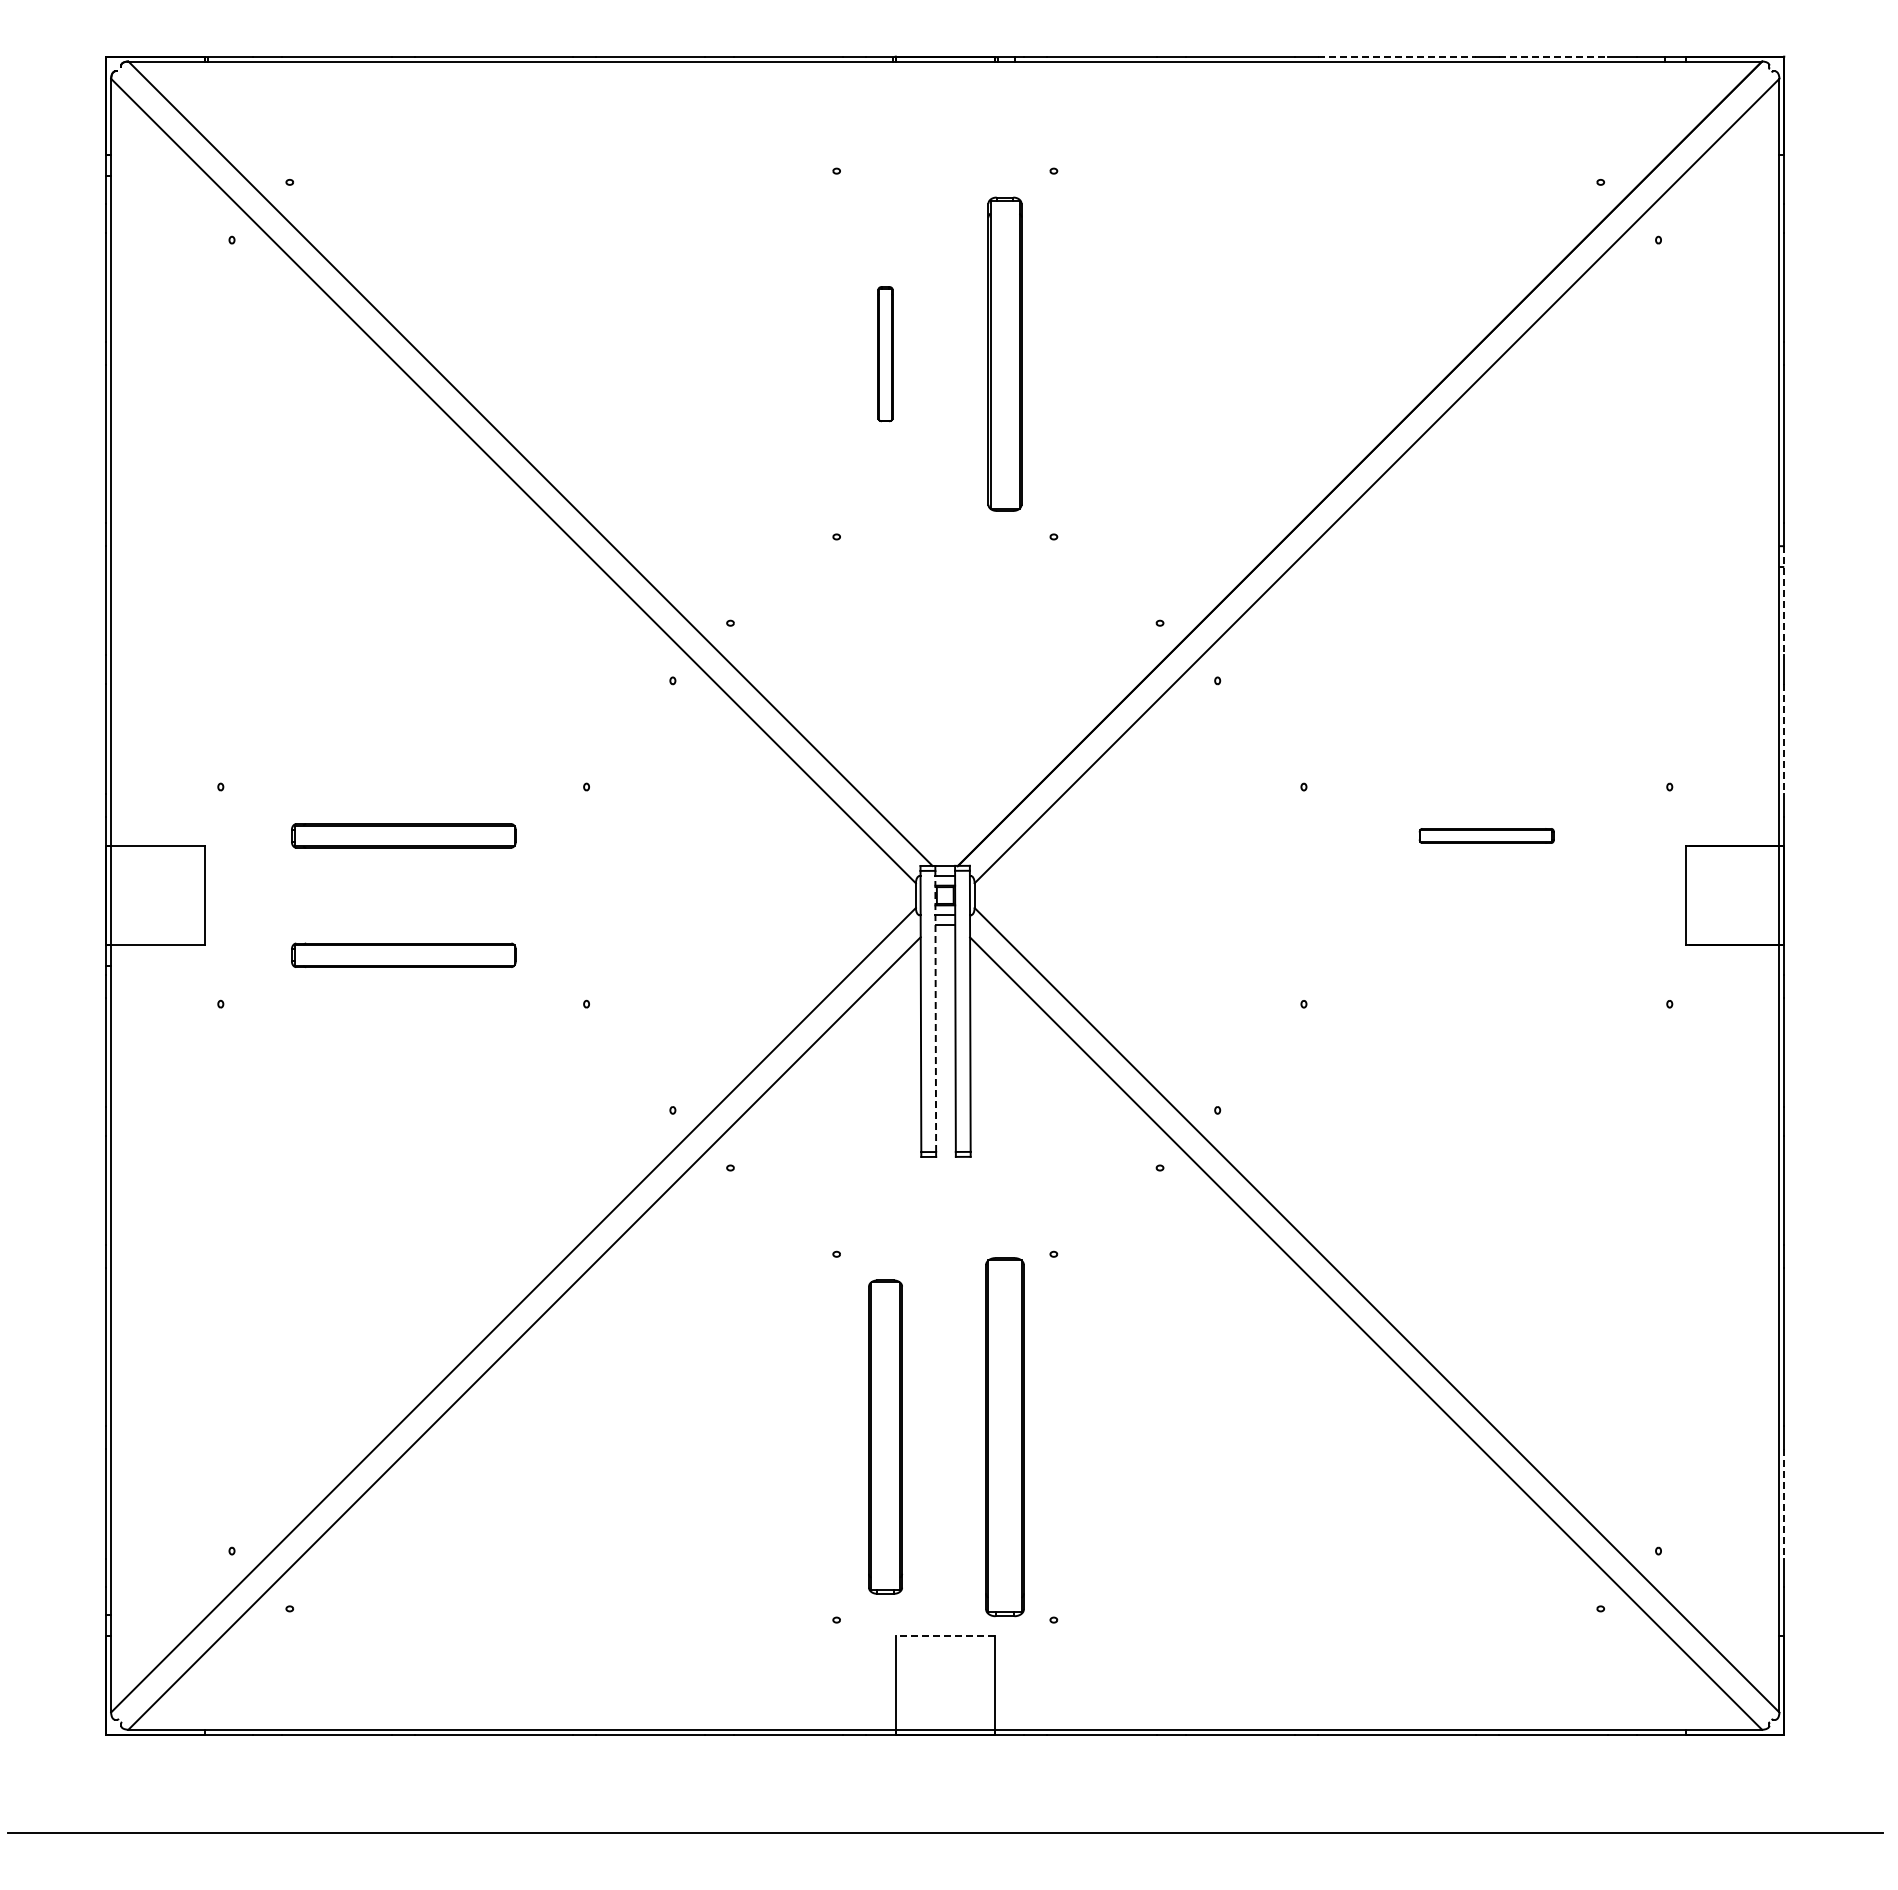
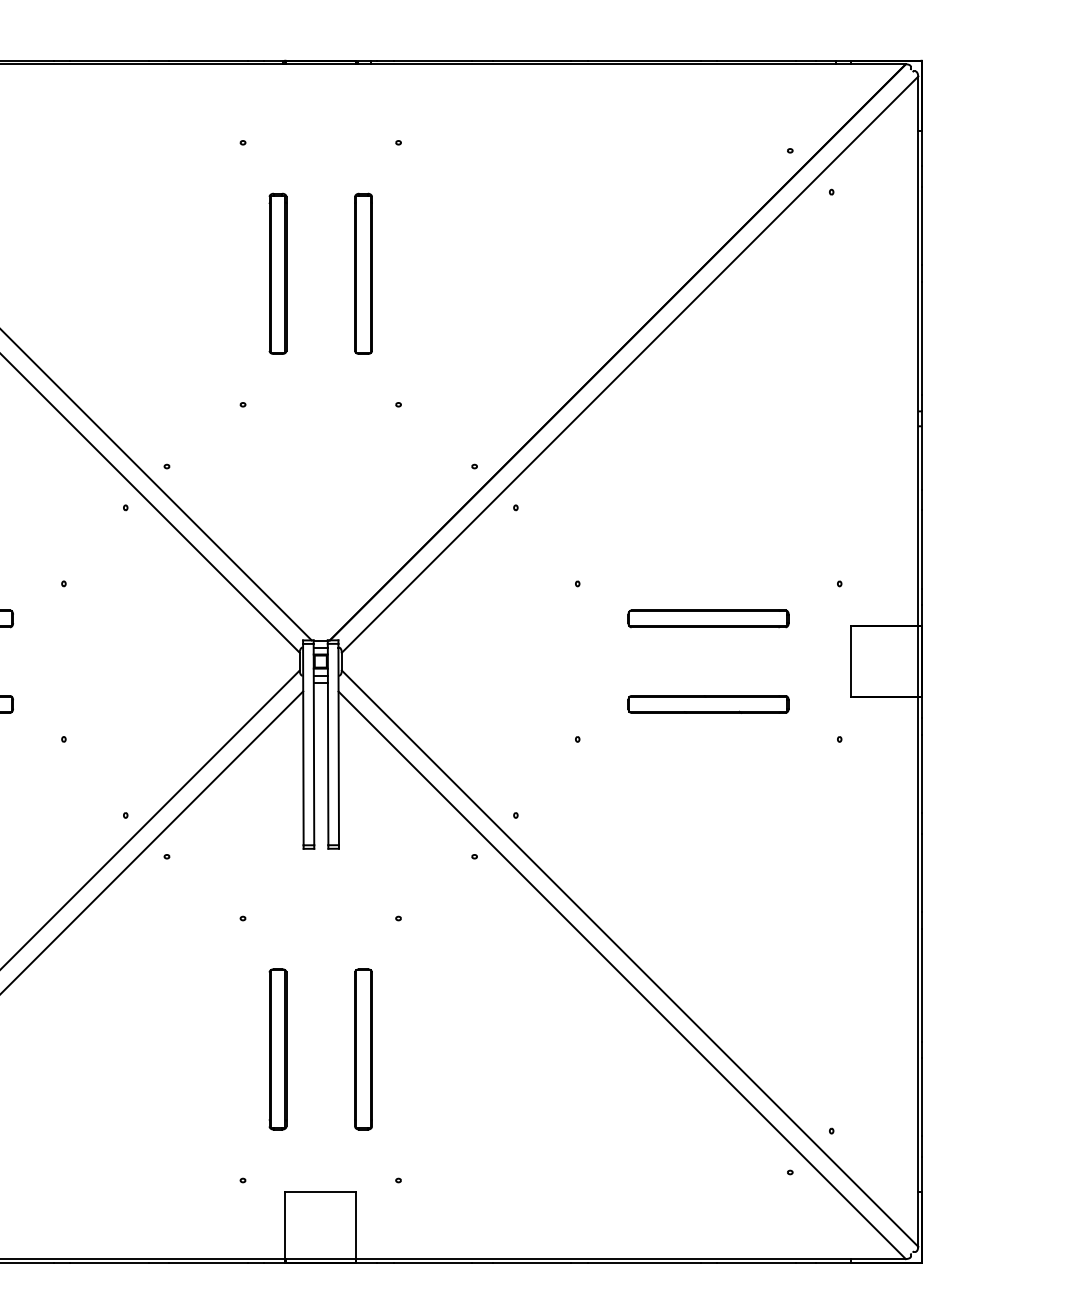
line: (1396, 56) -> (643, 60), dashed -> solid
line: (1553, 56) -> (756, 60), dashed -> solid
part: (885, 353) -> (277, 273), size x1.67
part: (1004, 353) -> (363, 273), size x0.71
line: (1784, 600) -> (921, 450), dashed -> solid
line: (1784, 739) -> (921, 549), dashed -> solid
part: (1486, 835) -> (708, 618), size x1.67
part: (1486, 955) -> (708, 704), added
line: (935, 1011) -> (313, 744), dashed -> solid
part: (885, 1436) -> (277, 1049), size x0.71
part: (1004, 1436) -> (363, 1049), size x0.62
line: (1784, 1503) -> (921, 1097), dashed -> solid
line: (944, 1635) -> (320, 1191), dashed -> solid

